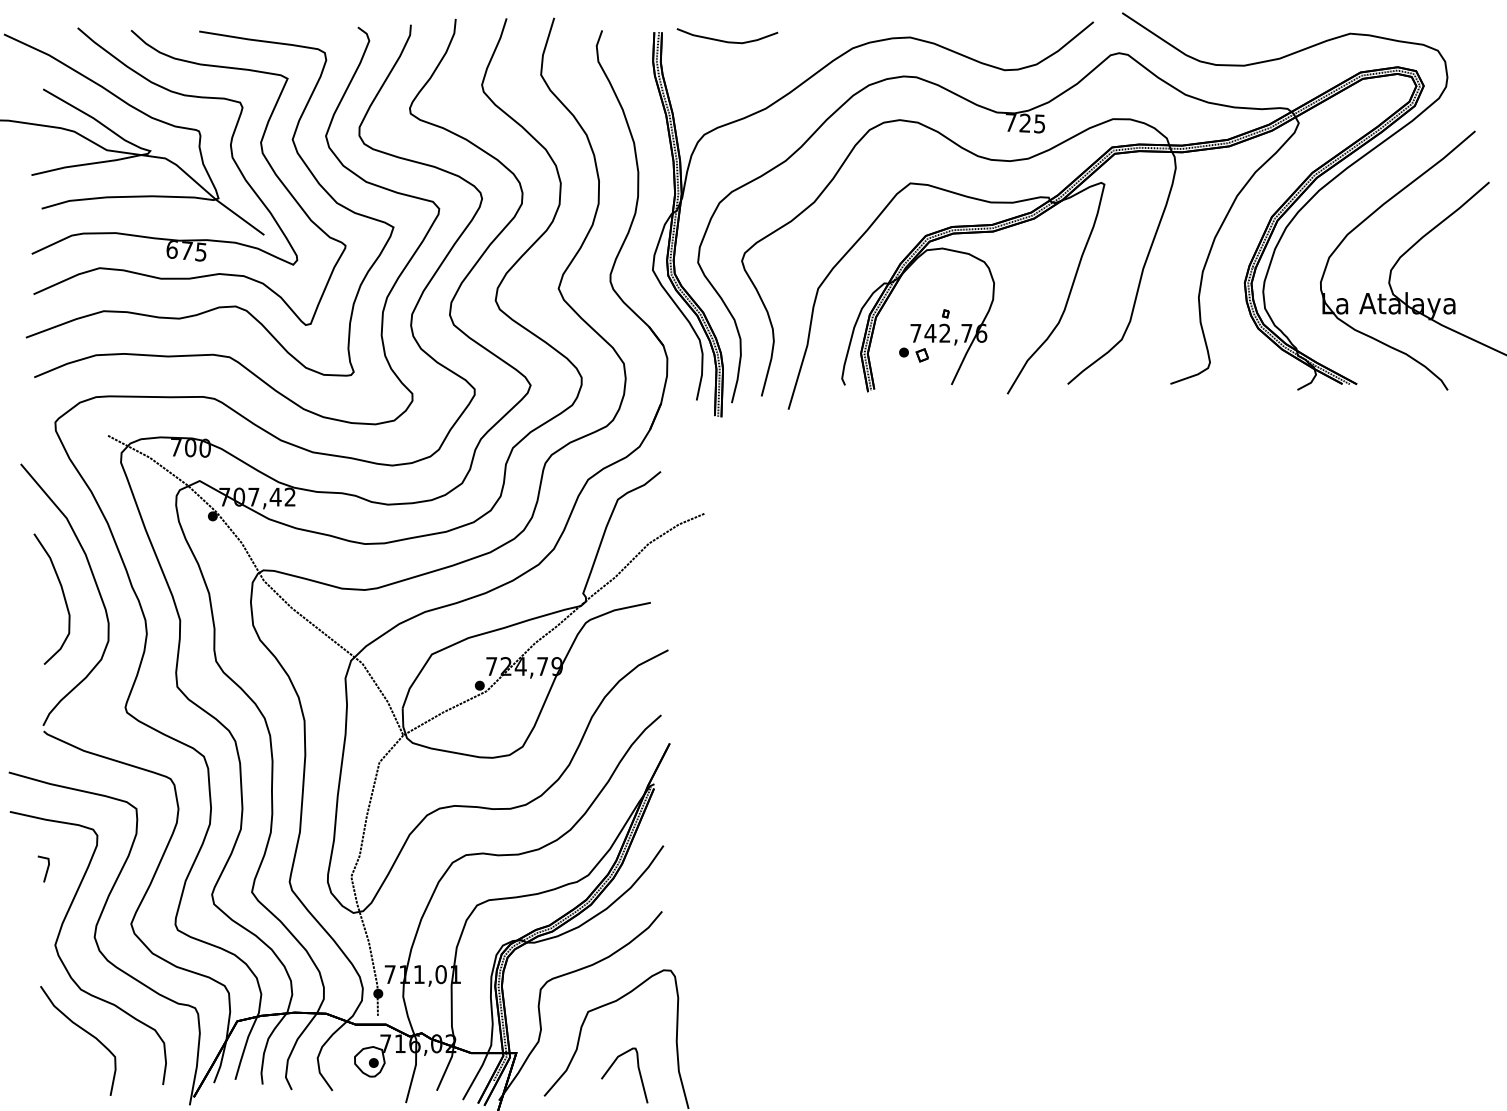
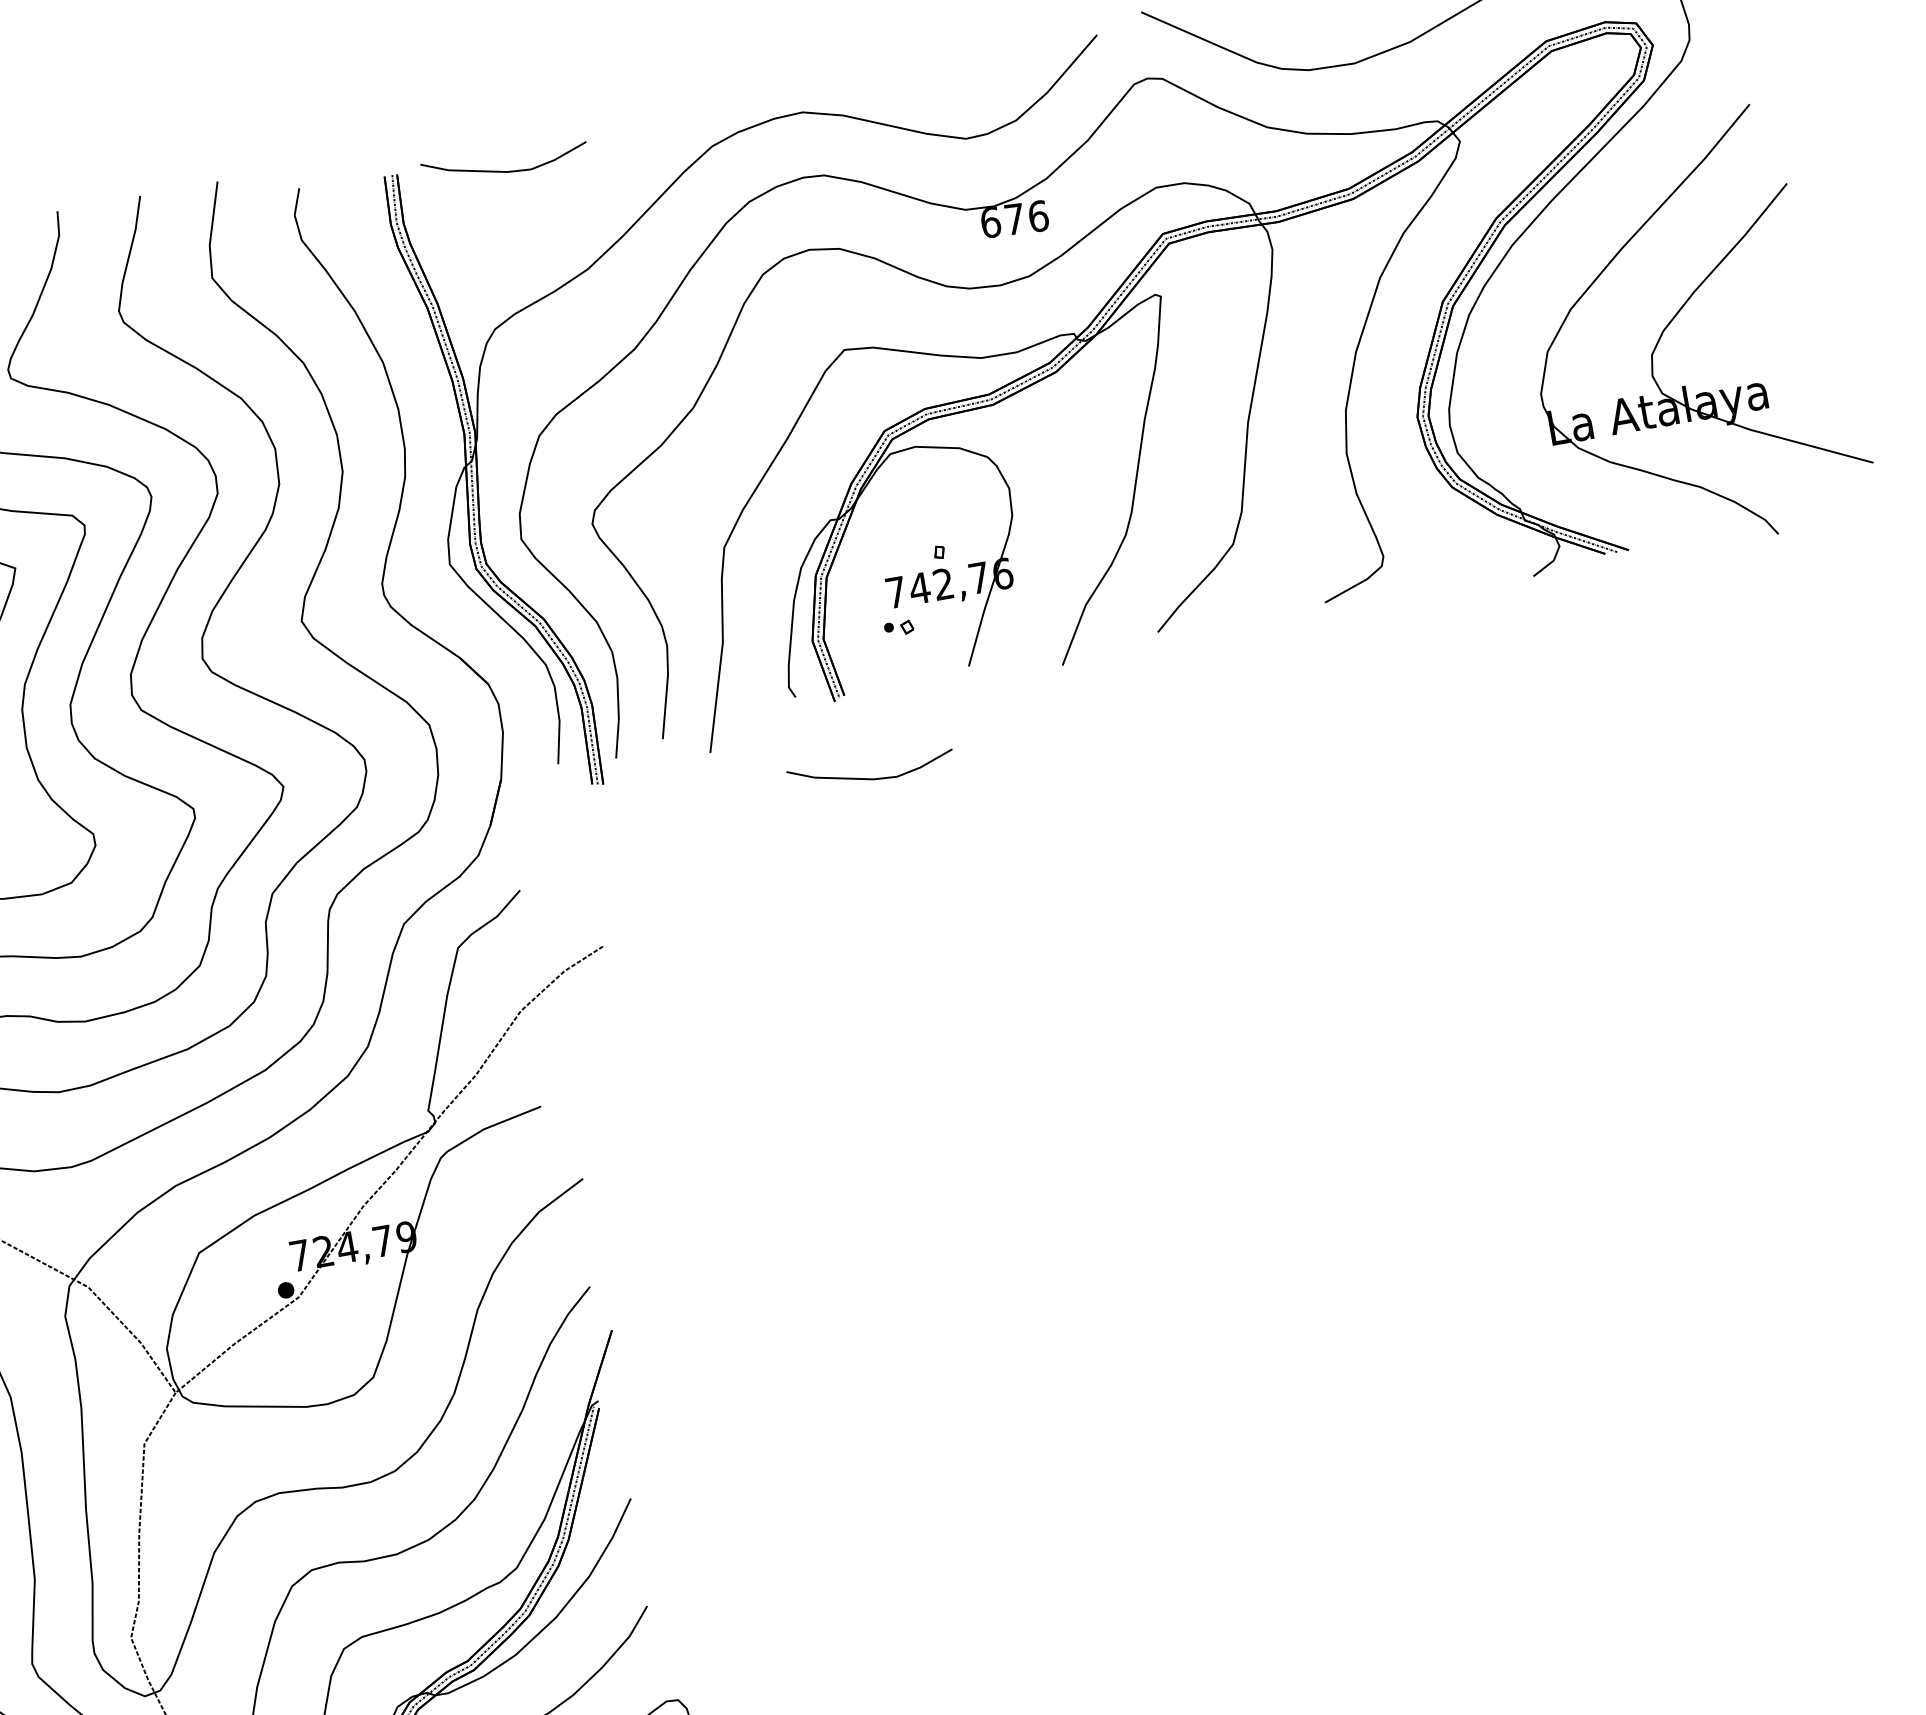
text: (1025, 123) -> (1014, 219), 725 -> 676
part: (913, 354) -> (898, 627), size x0.6
curve: (880, 440) -> (868, 777), added

